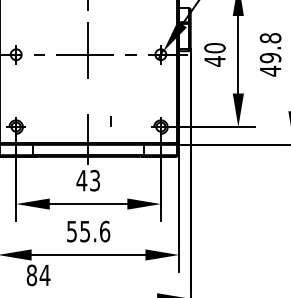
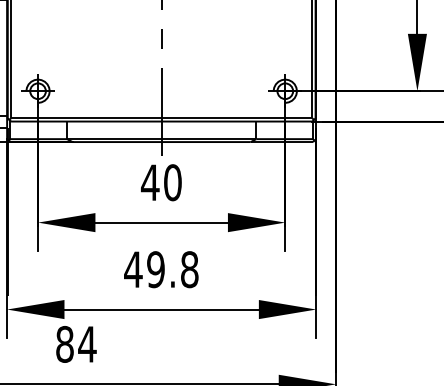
line: (110, 121) -> (159, 38), moved
text: (95, 180) -> (173, 182), 43 -> 40
text: (88, 231) -> (161, 269), 55.6 -> 49.8

